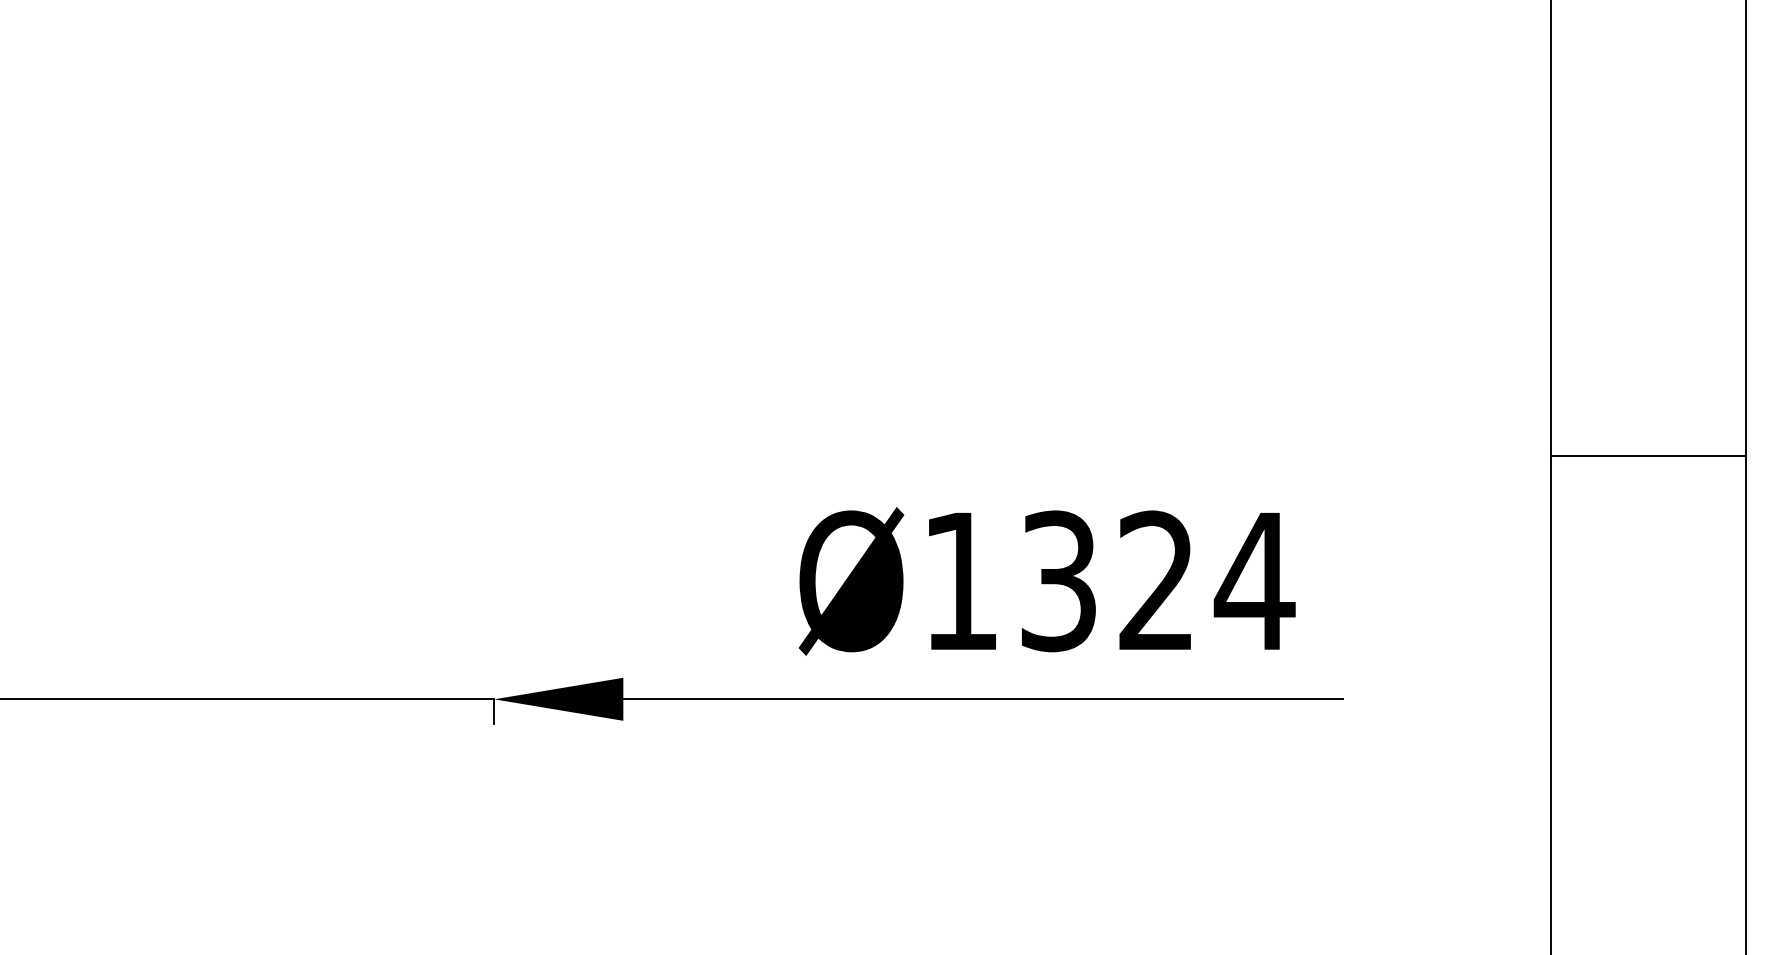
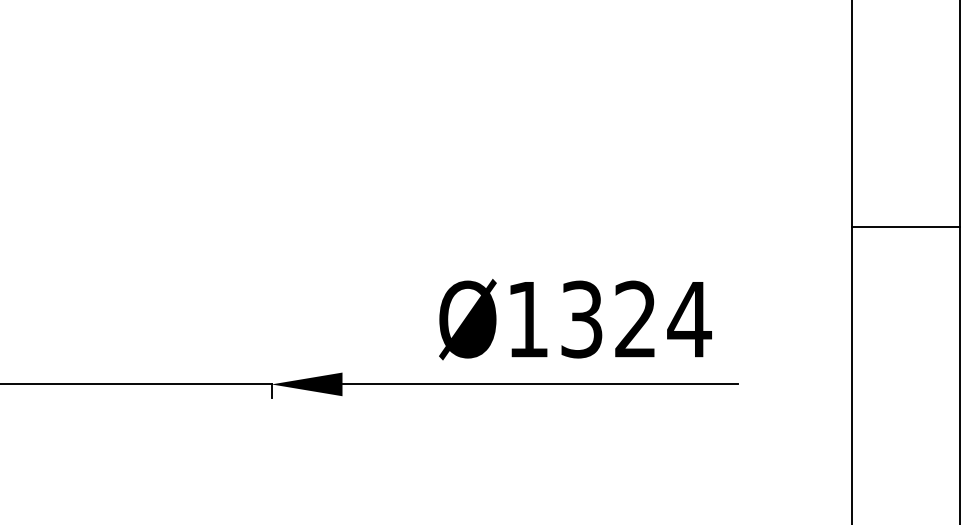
line: (1647, 455) -> (905, 226), moved

